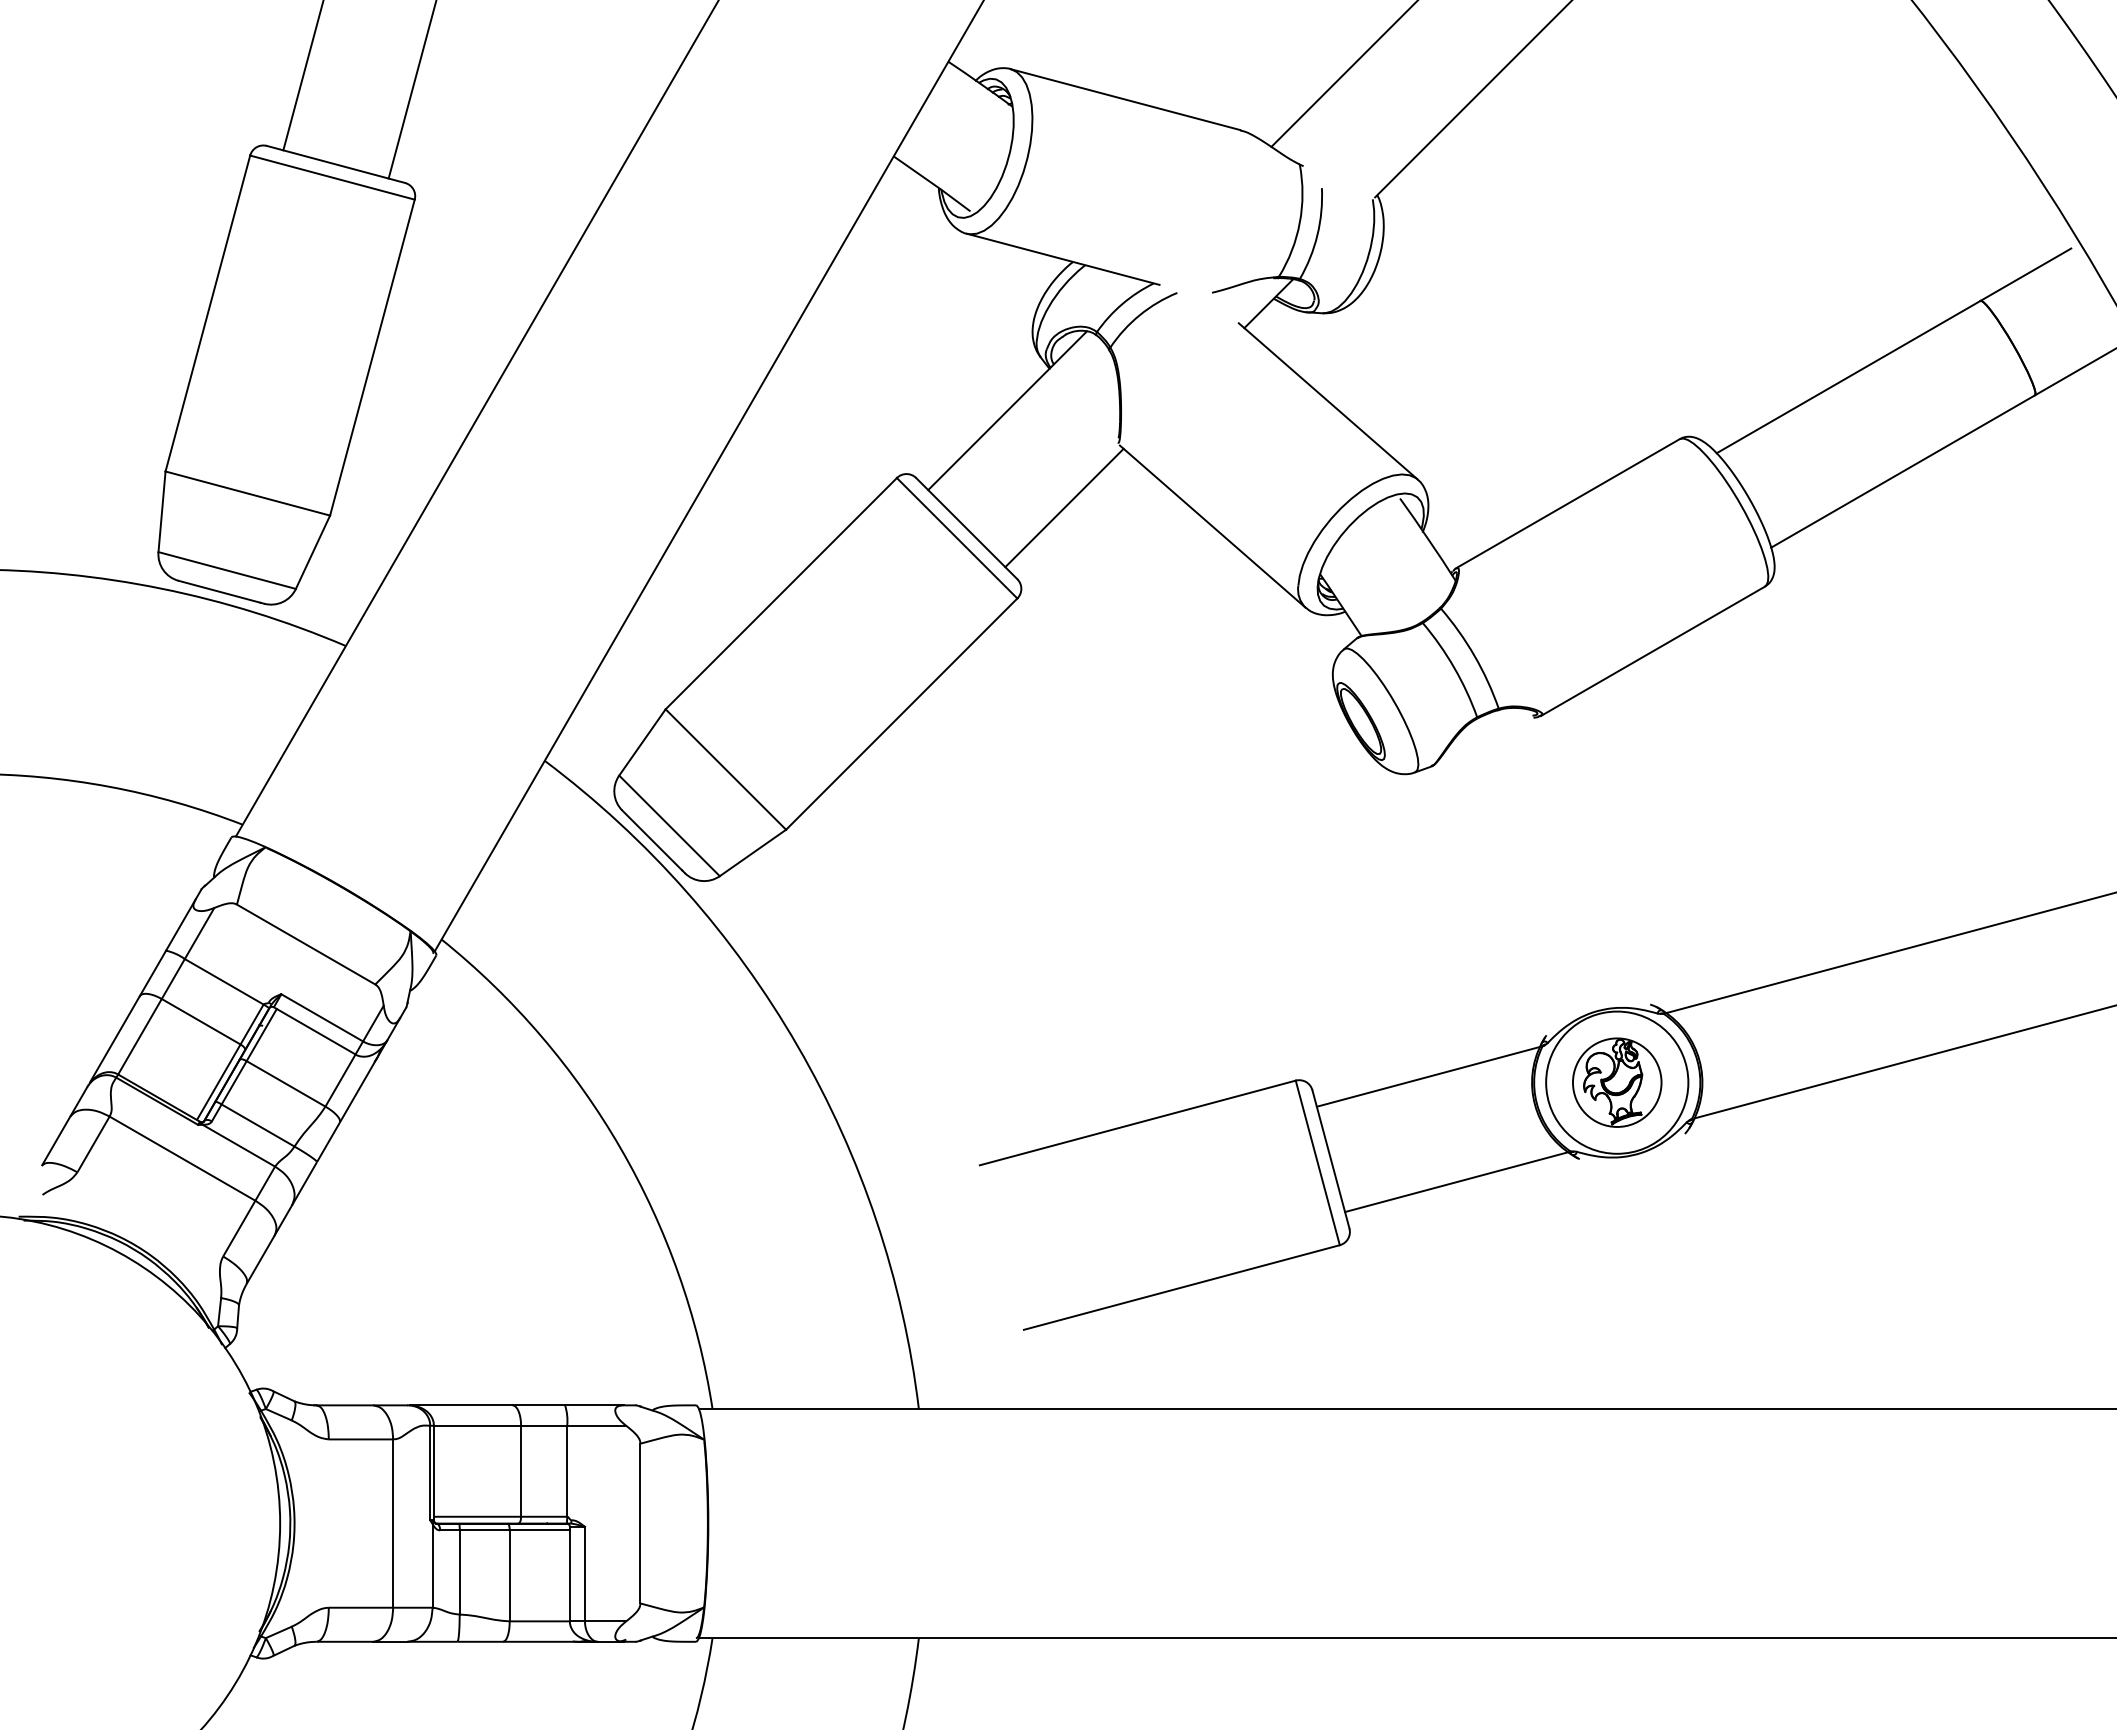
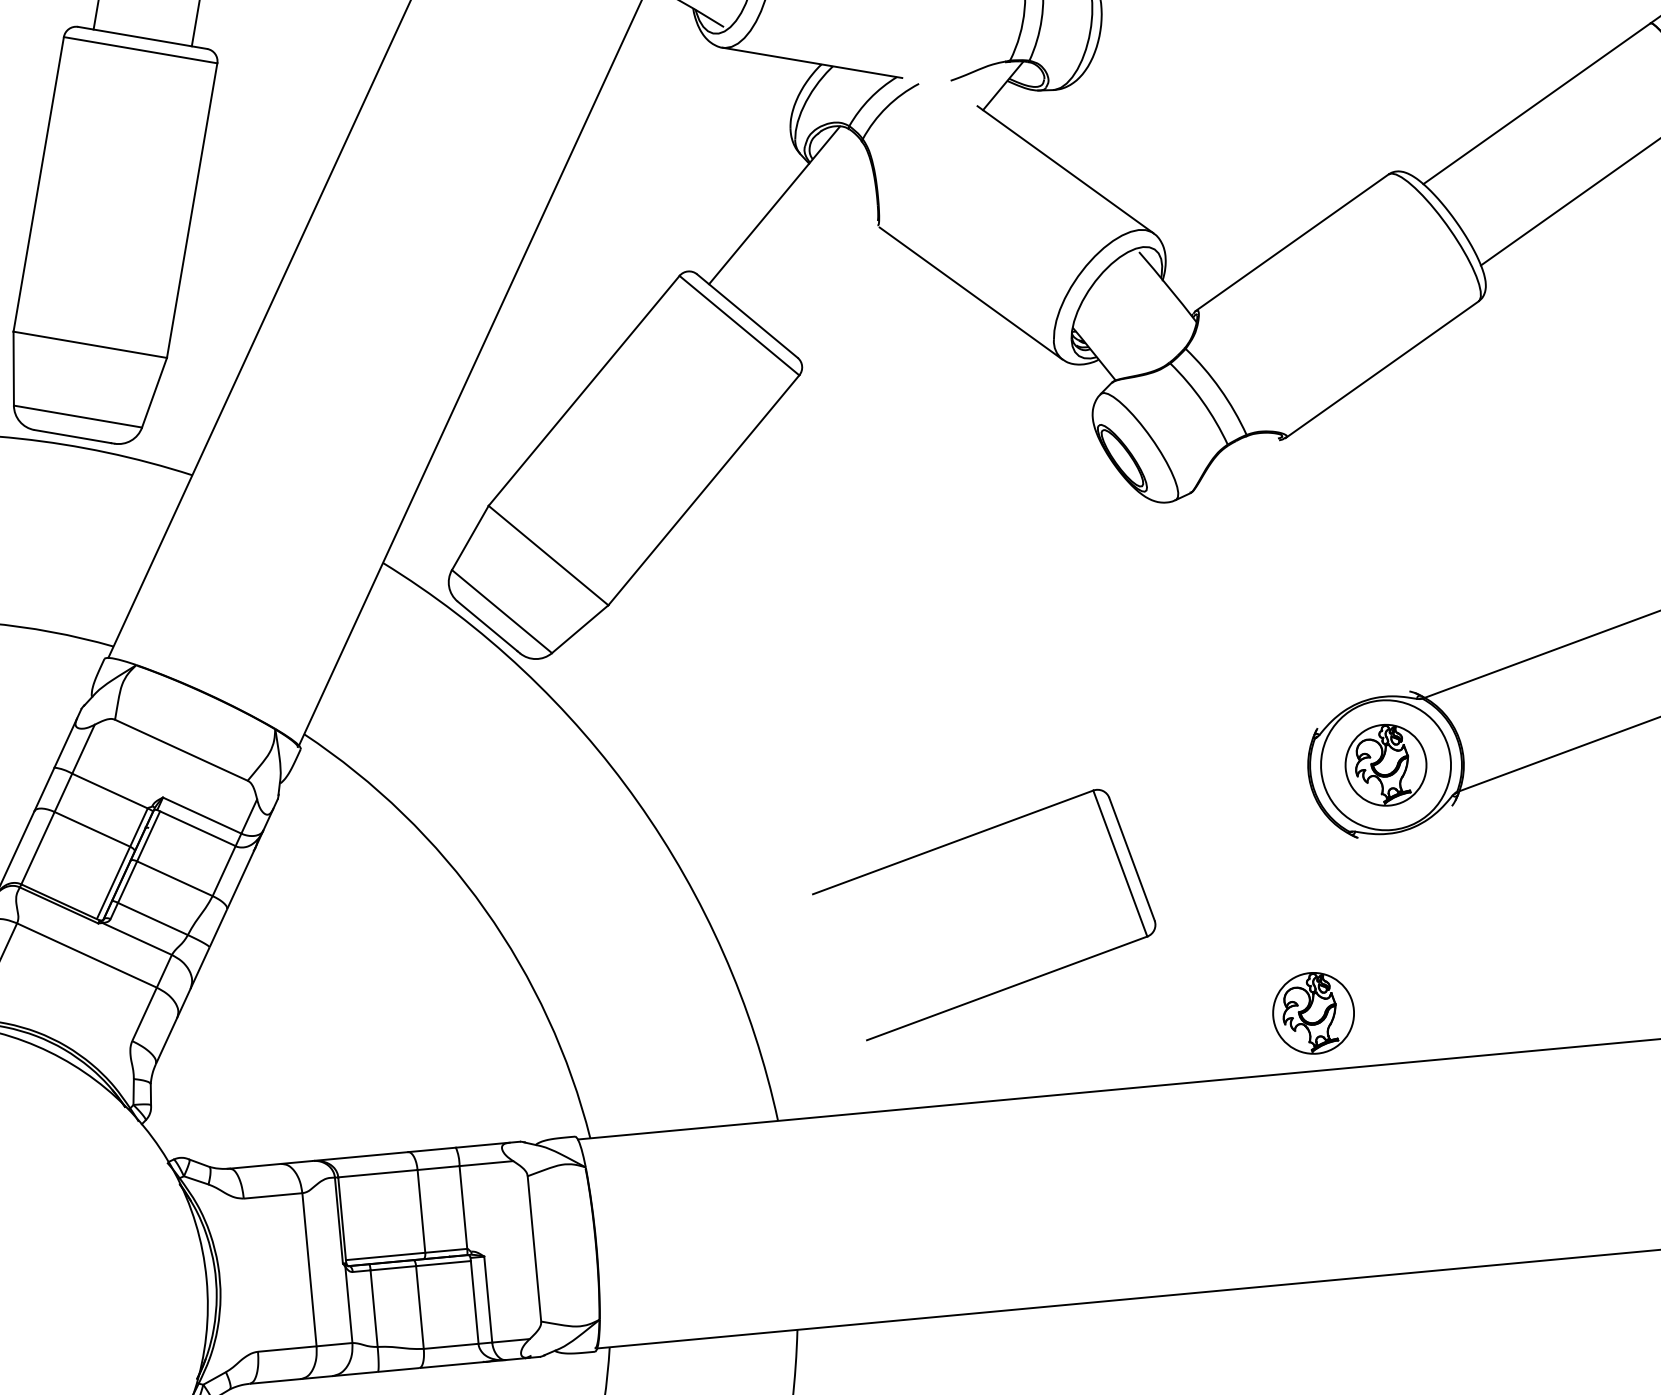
line: (1064, 507) -> (834, 288), removed
line: (1427, 1076) -> (1212, 775), removed
line: (1456, 1182) -> (1248, 869), removed
part: (1513, 1345) -> (1313, 1013), added

